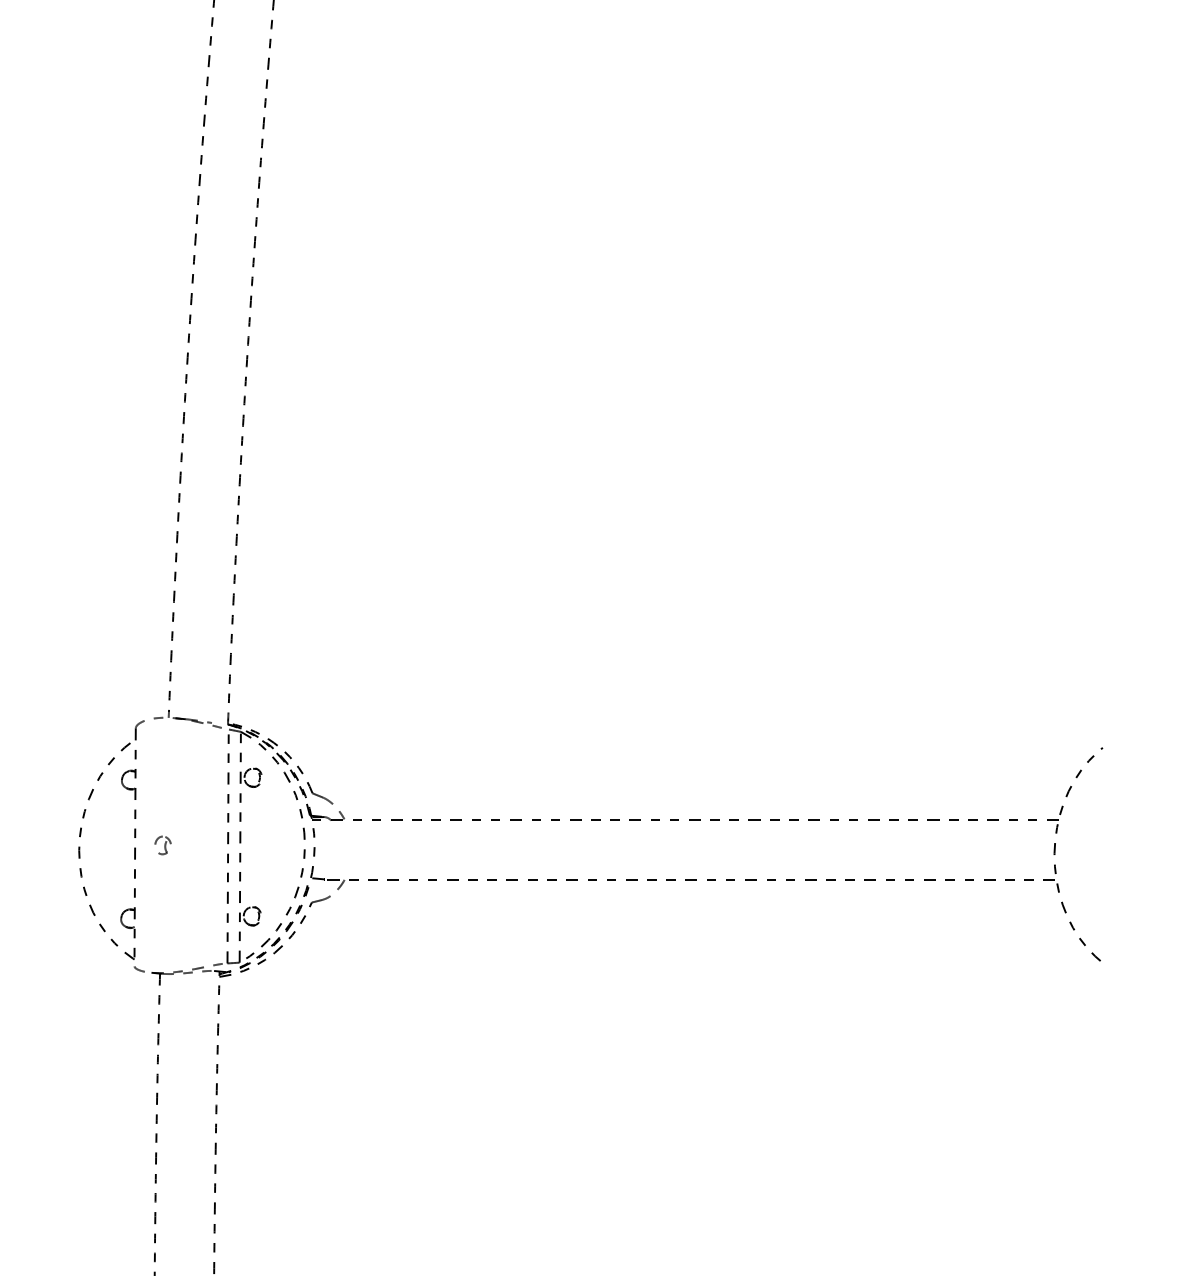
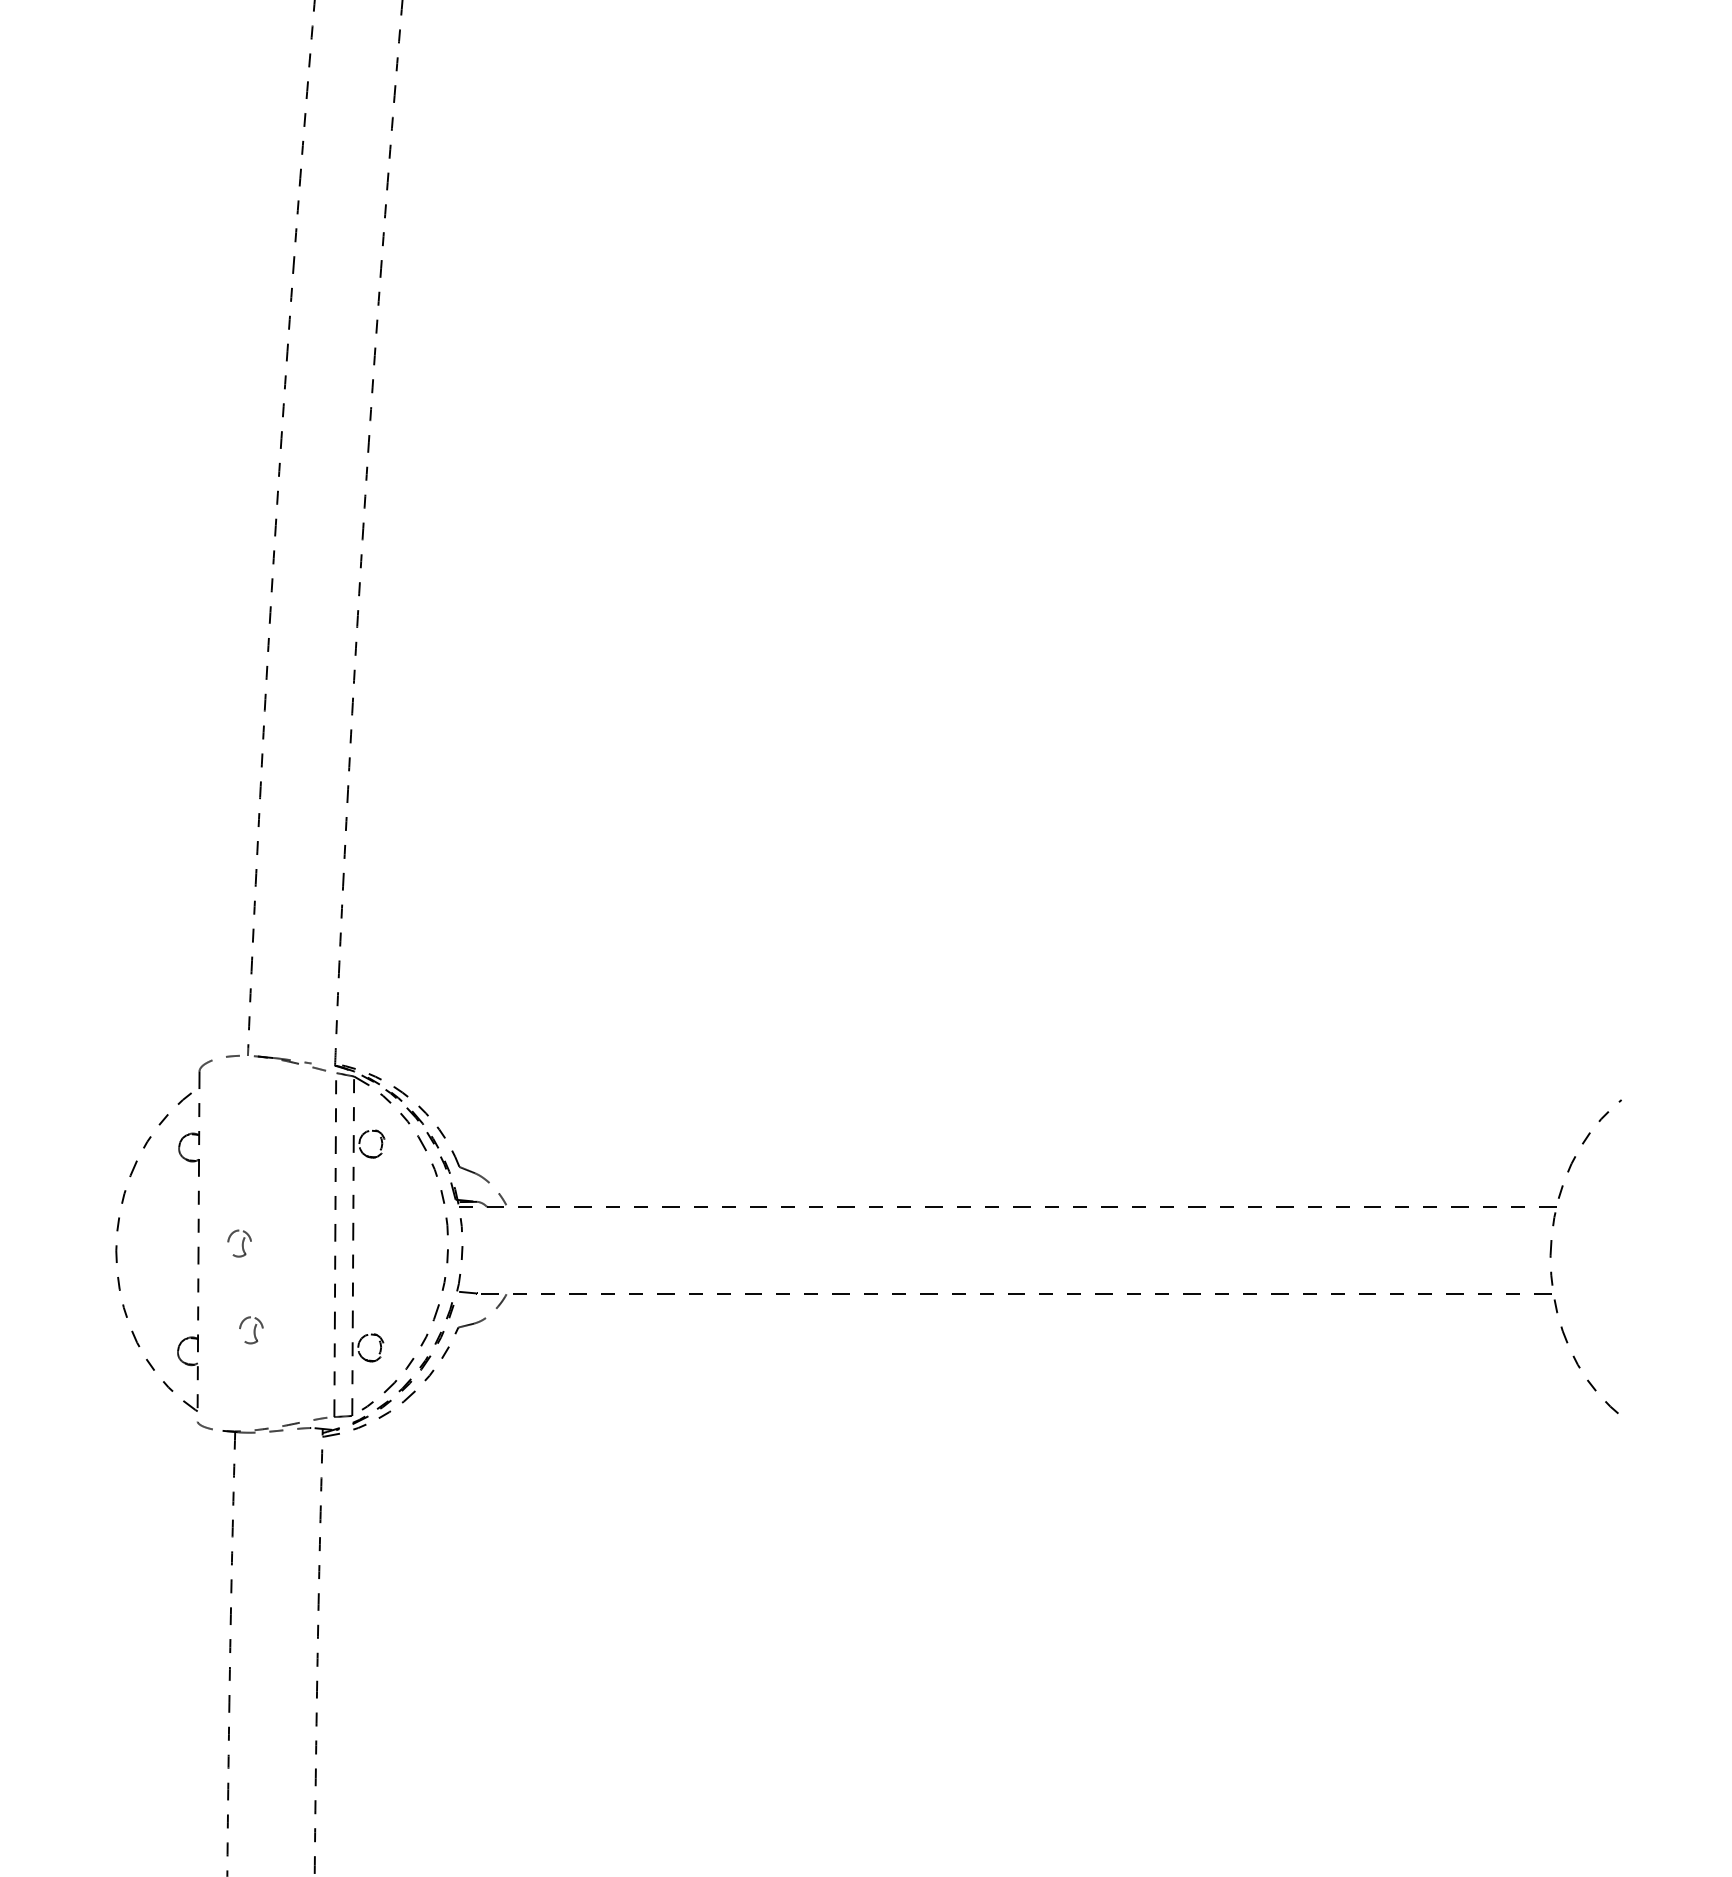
part: (170, 904) -> (250, 1330), added

